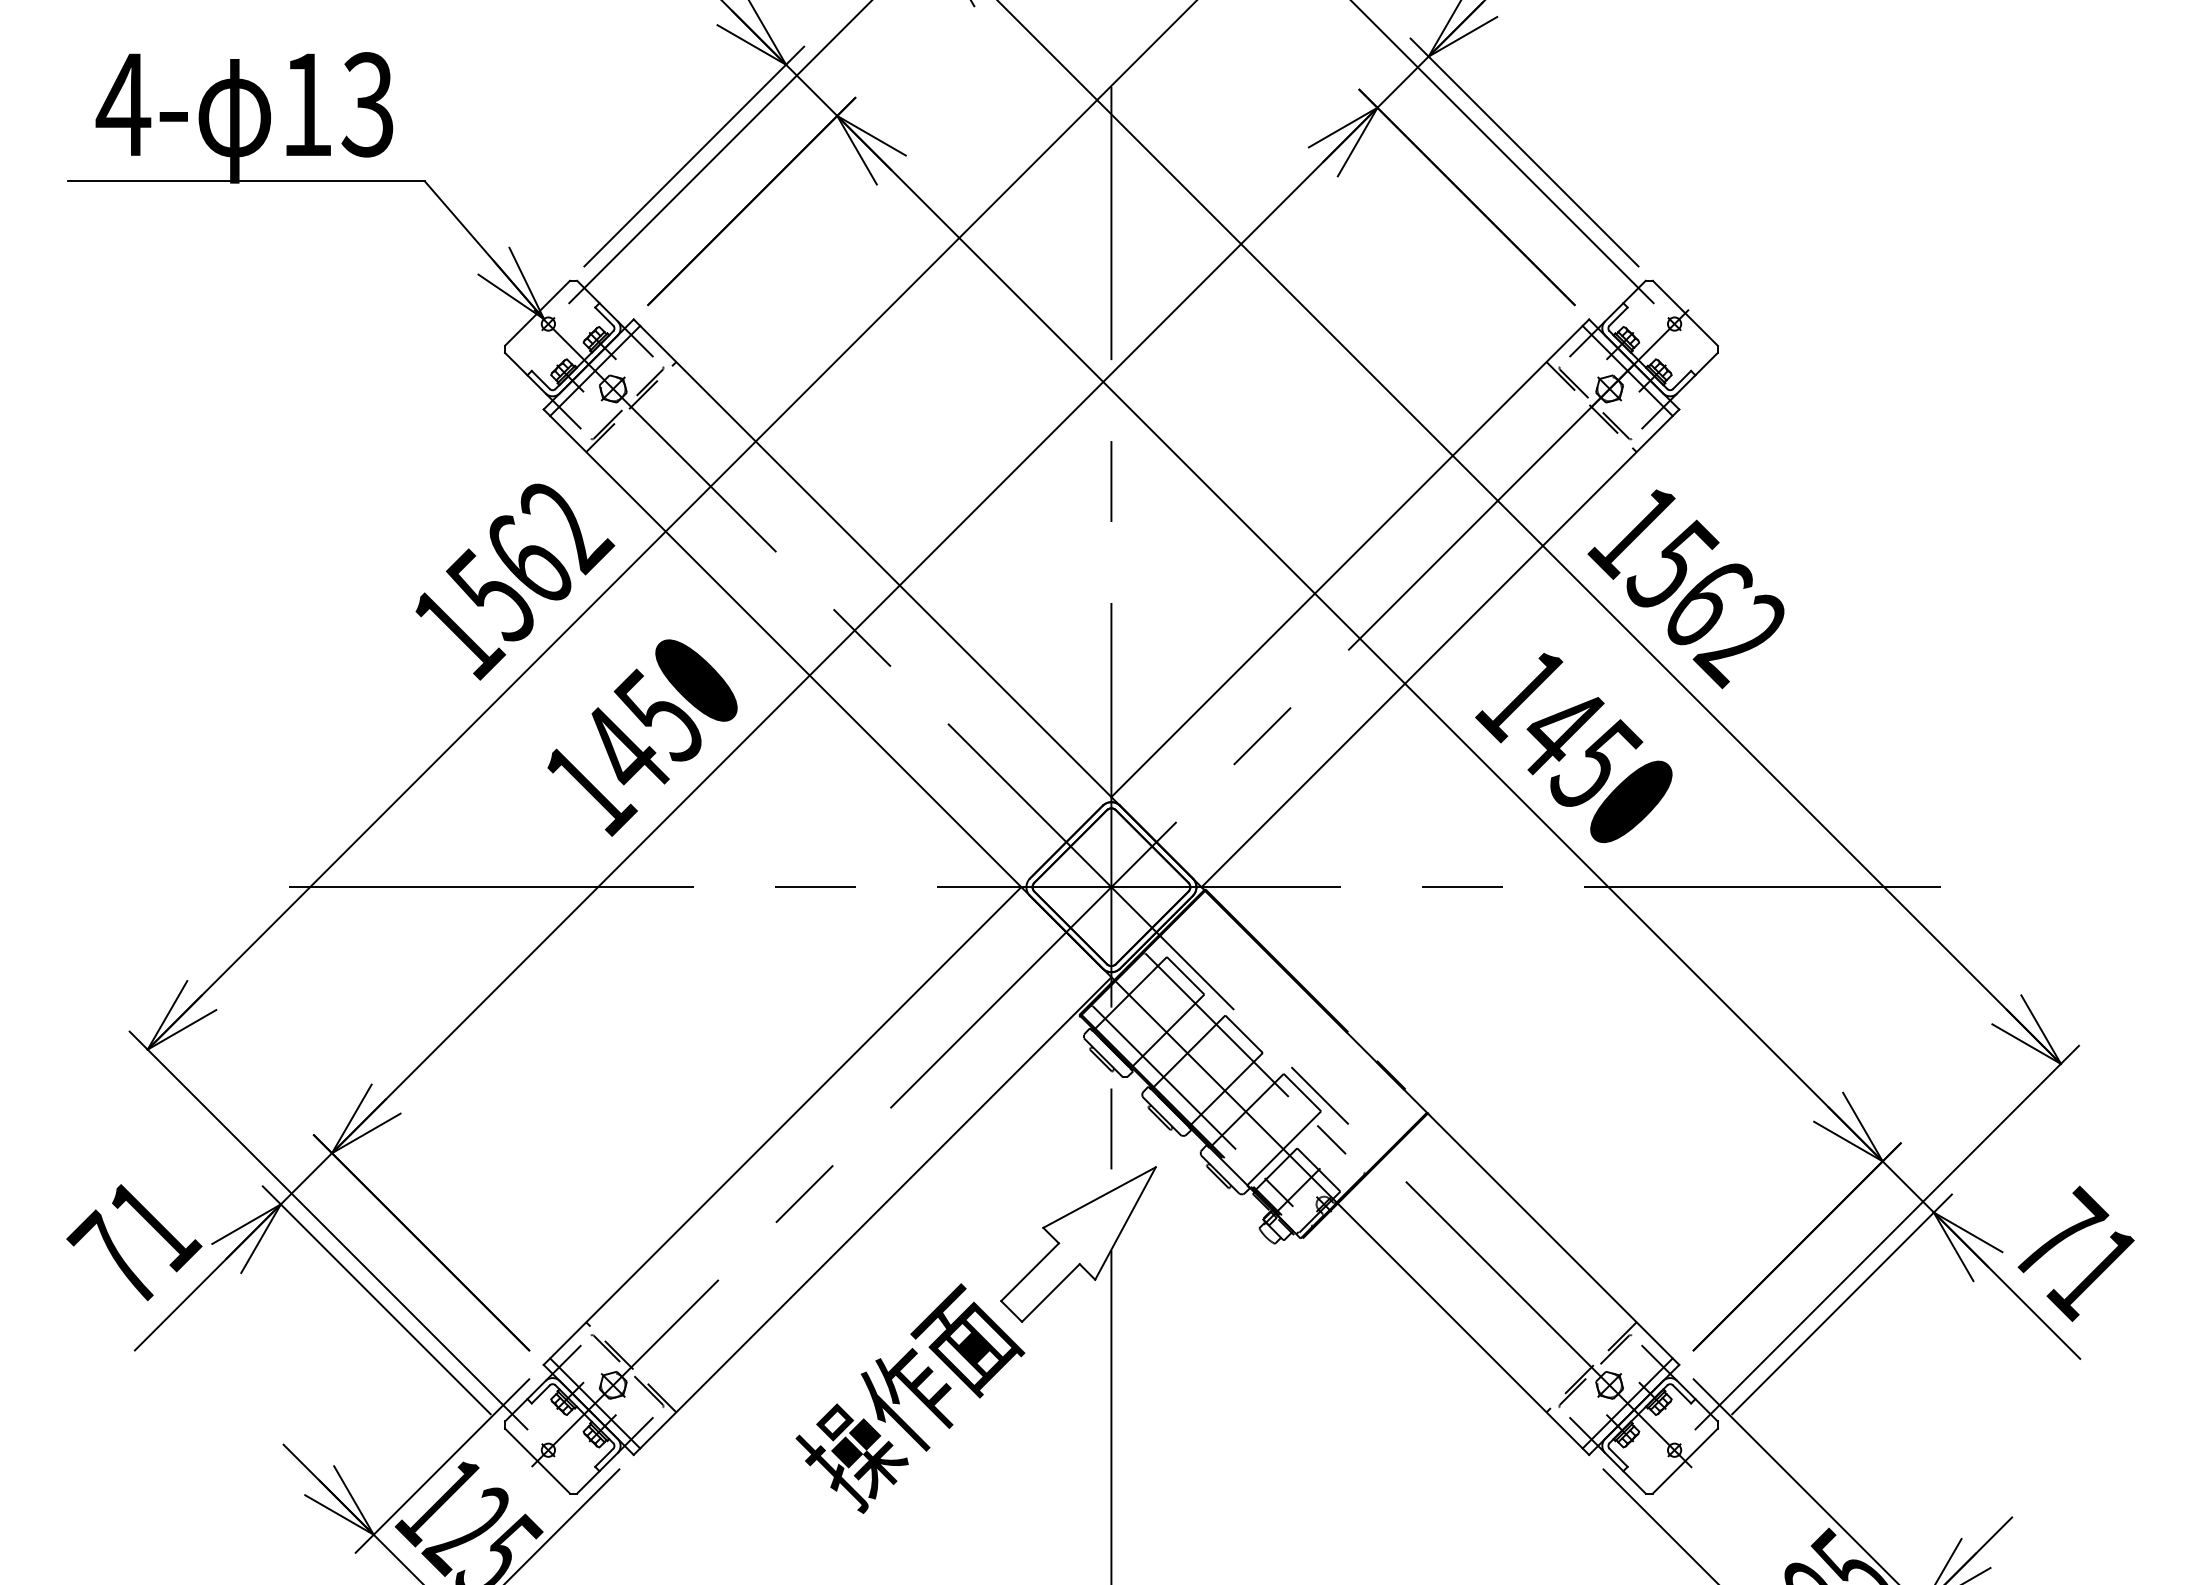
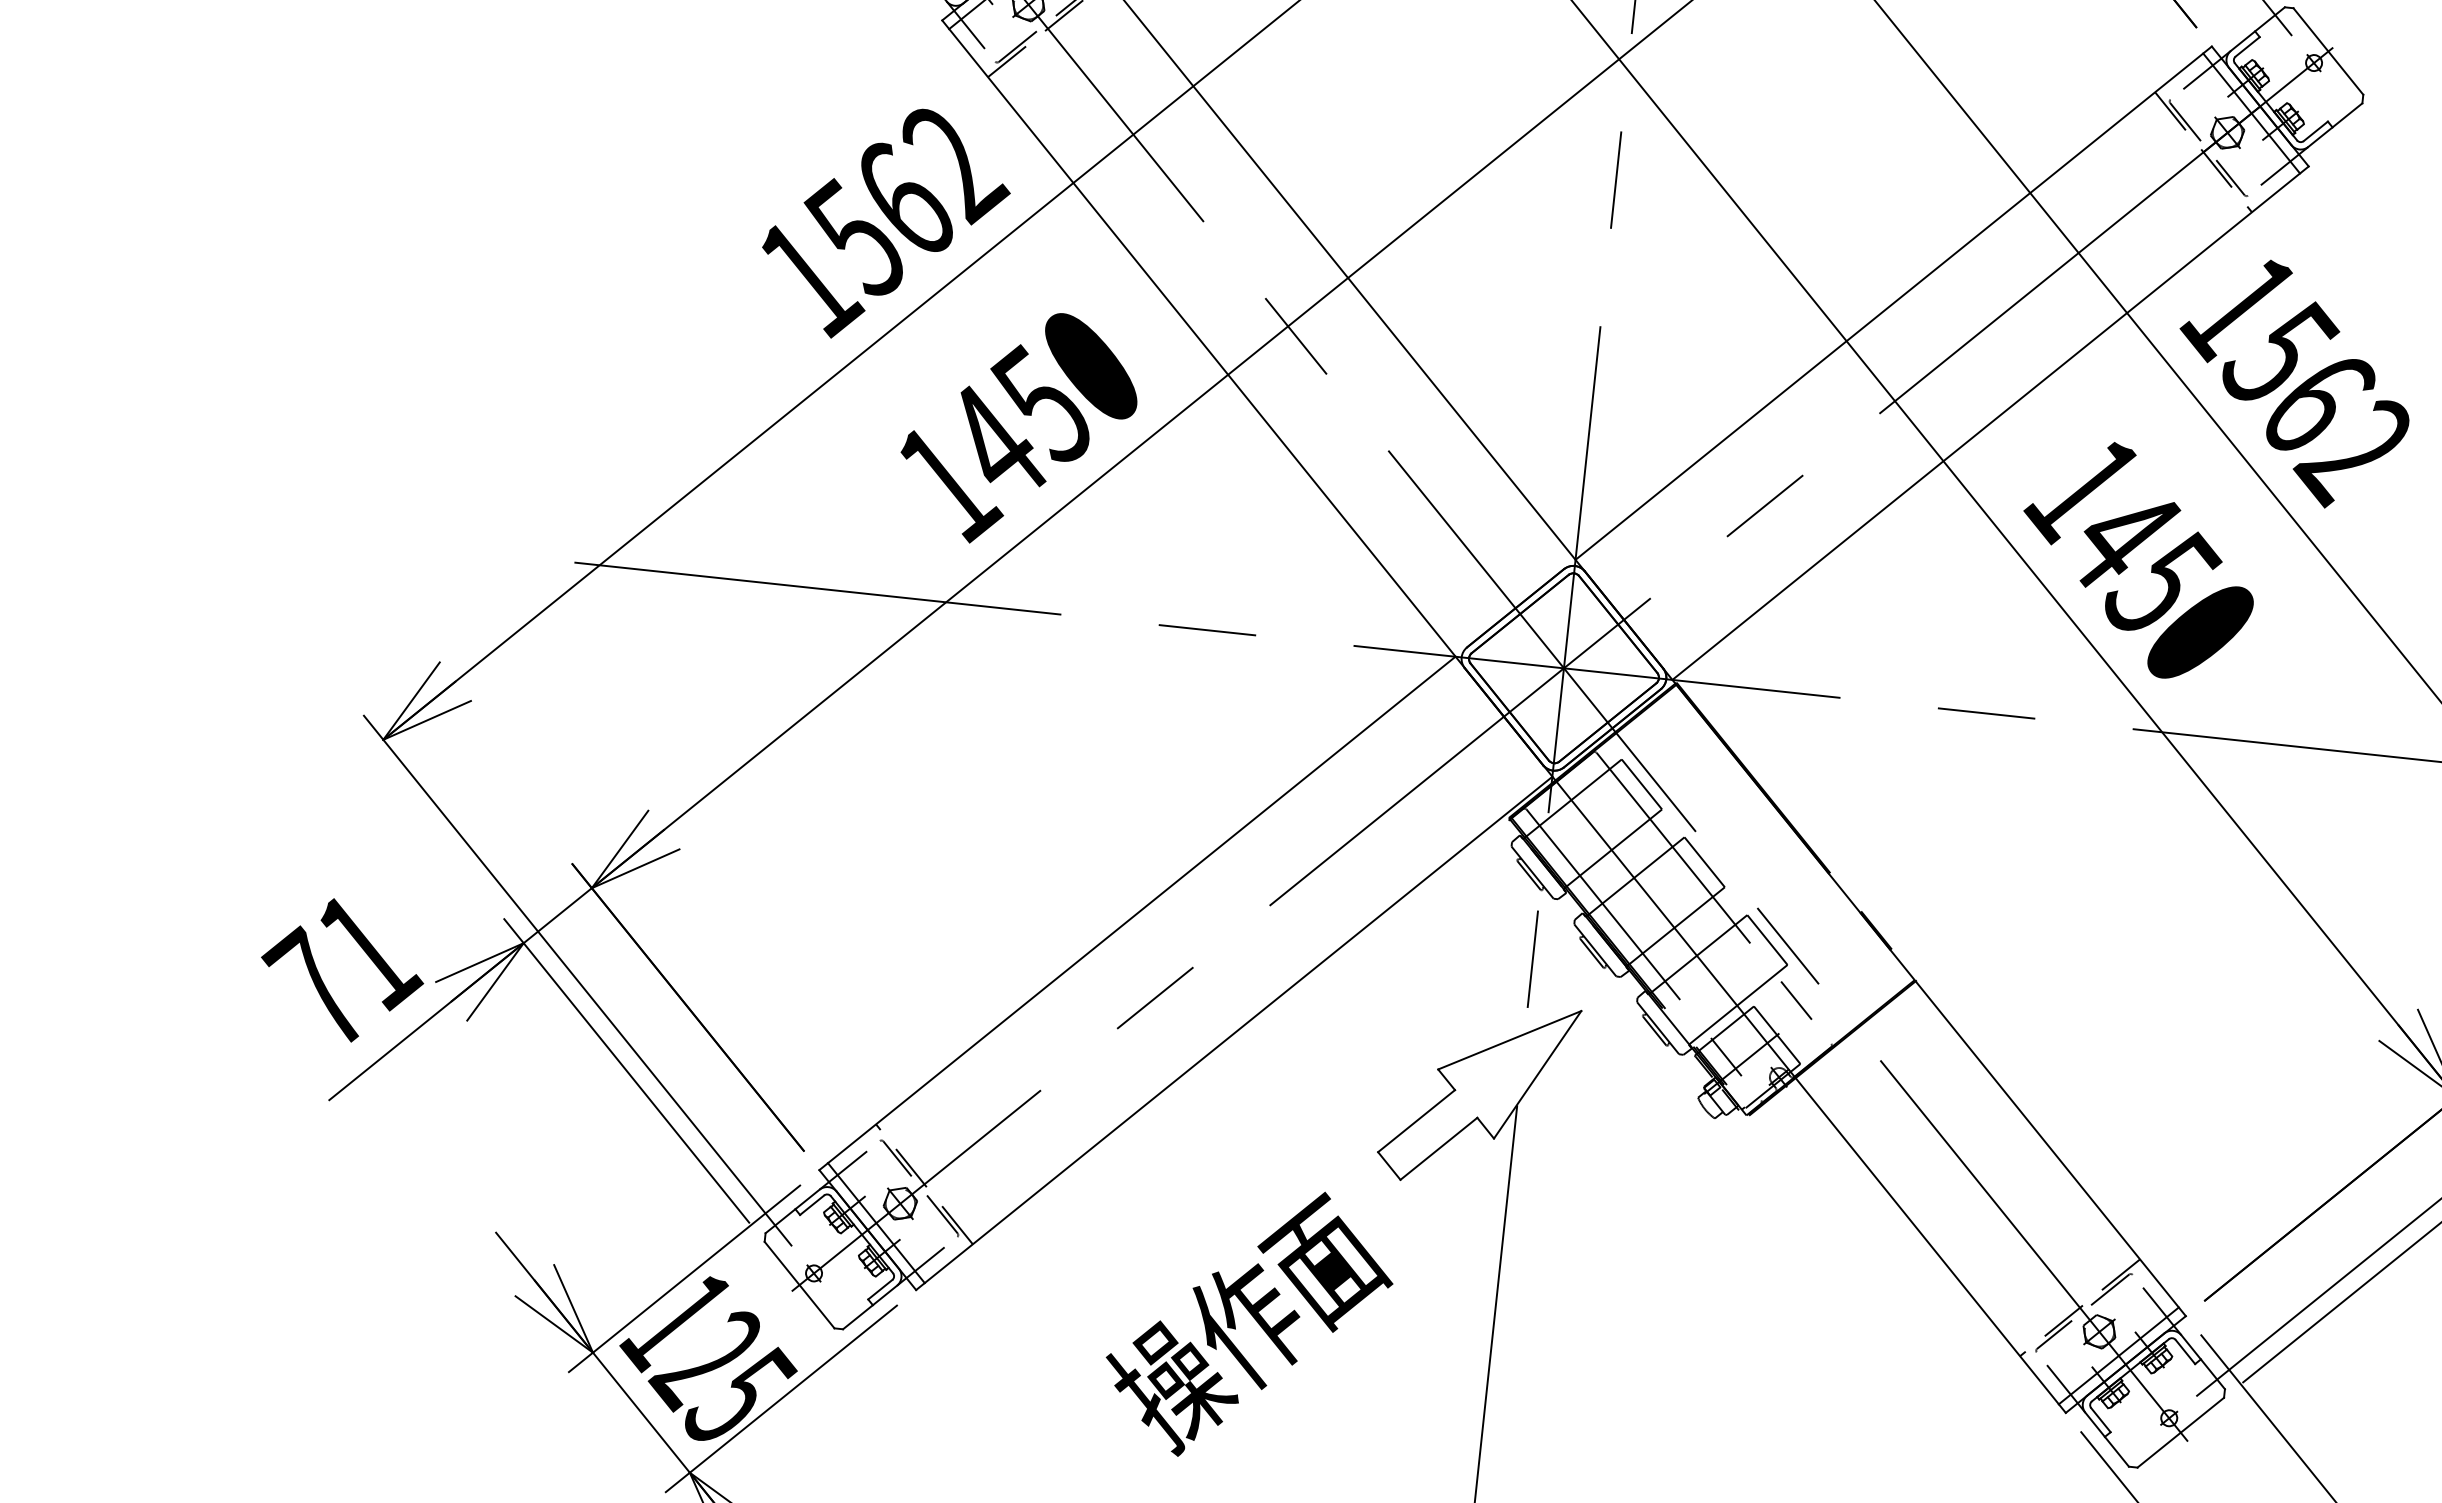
text: (910, 1398) -> (1249, 1323), moved

